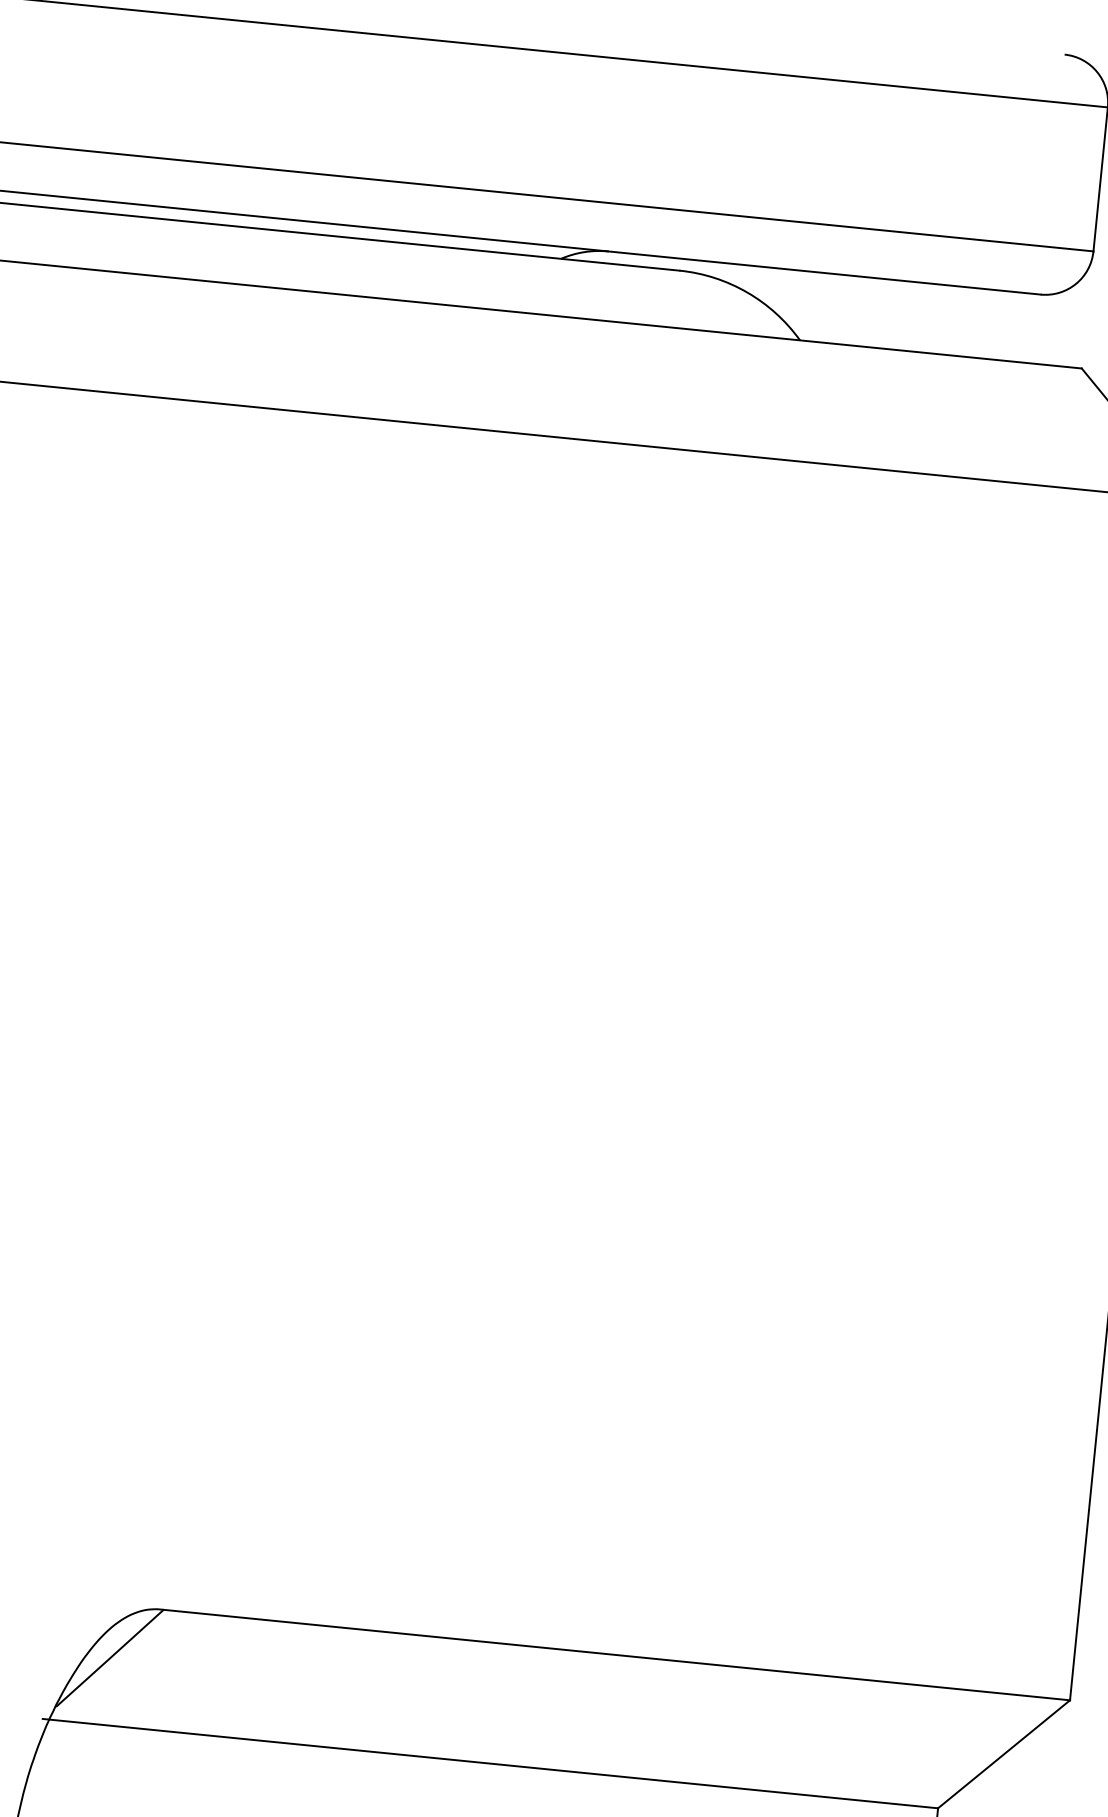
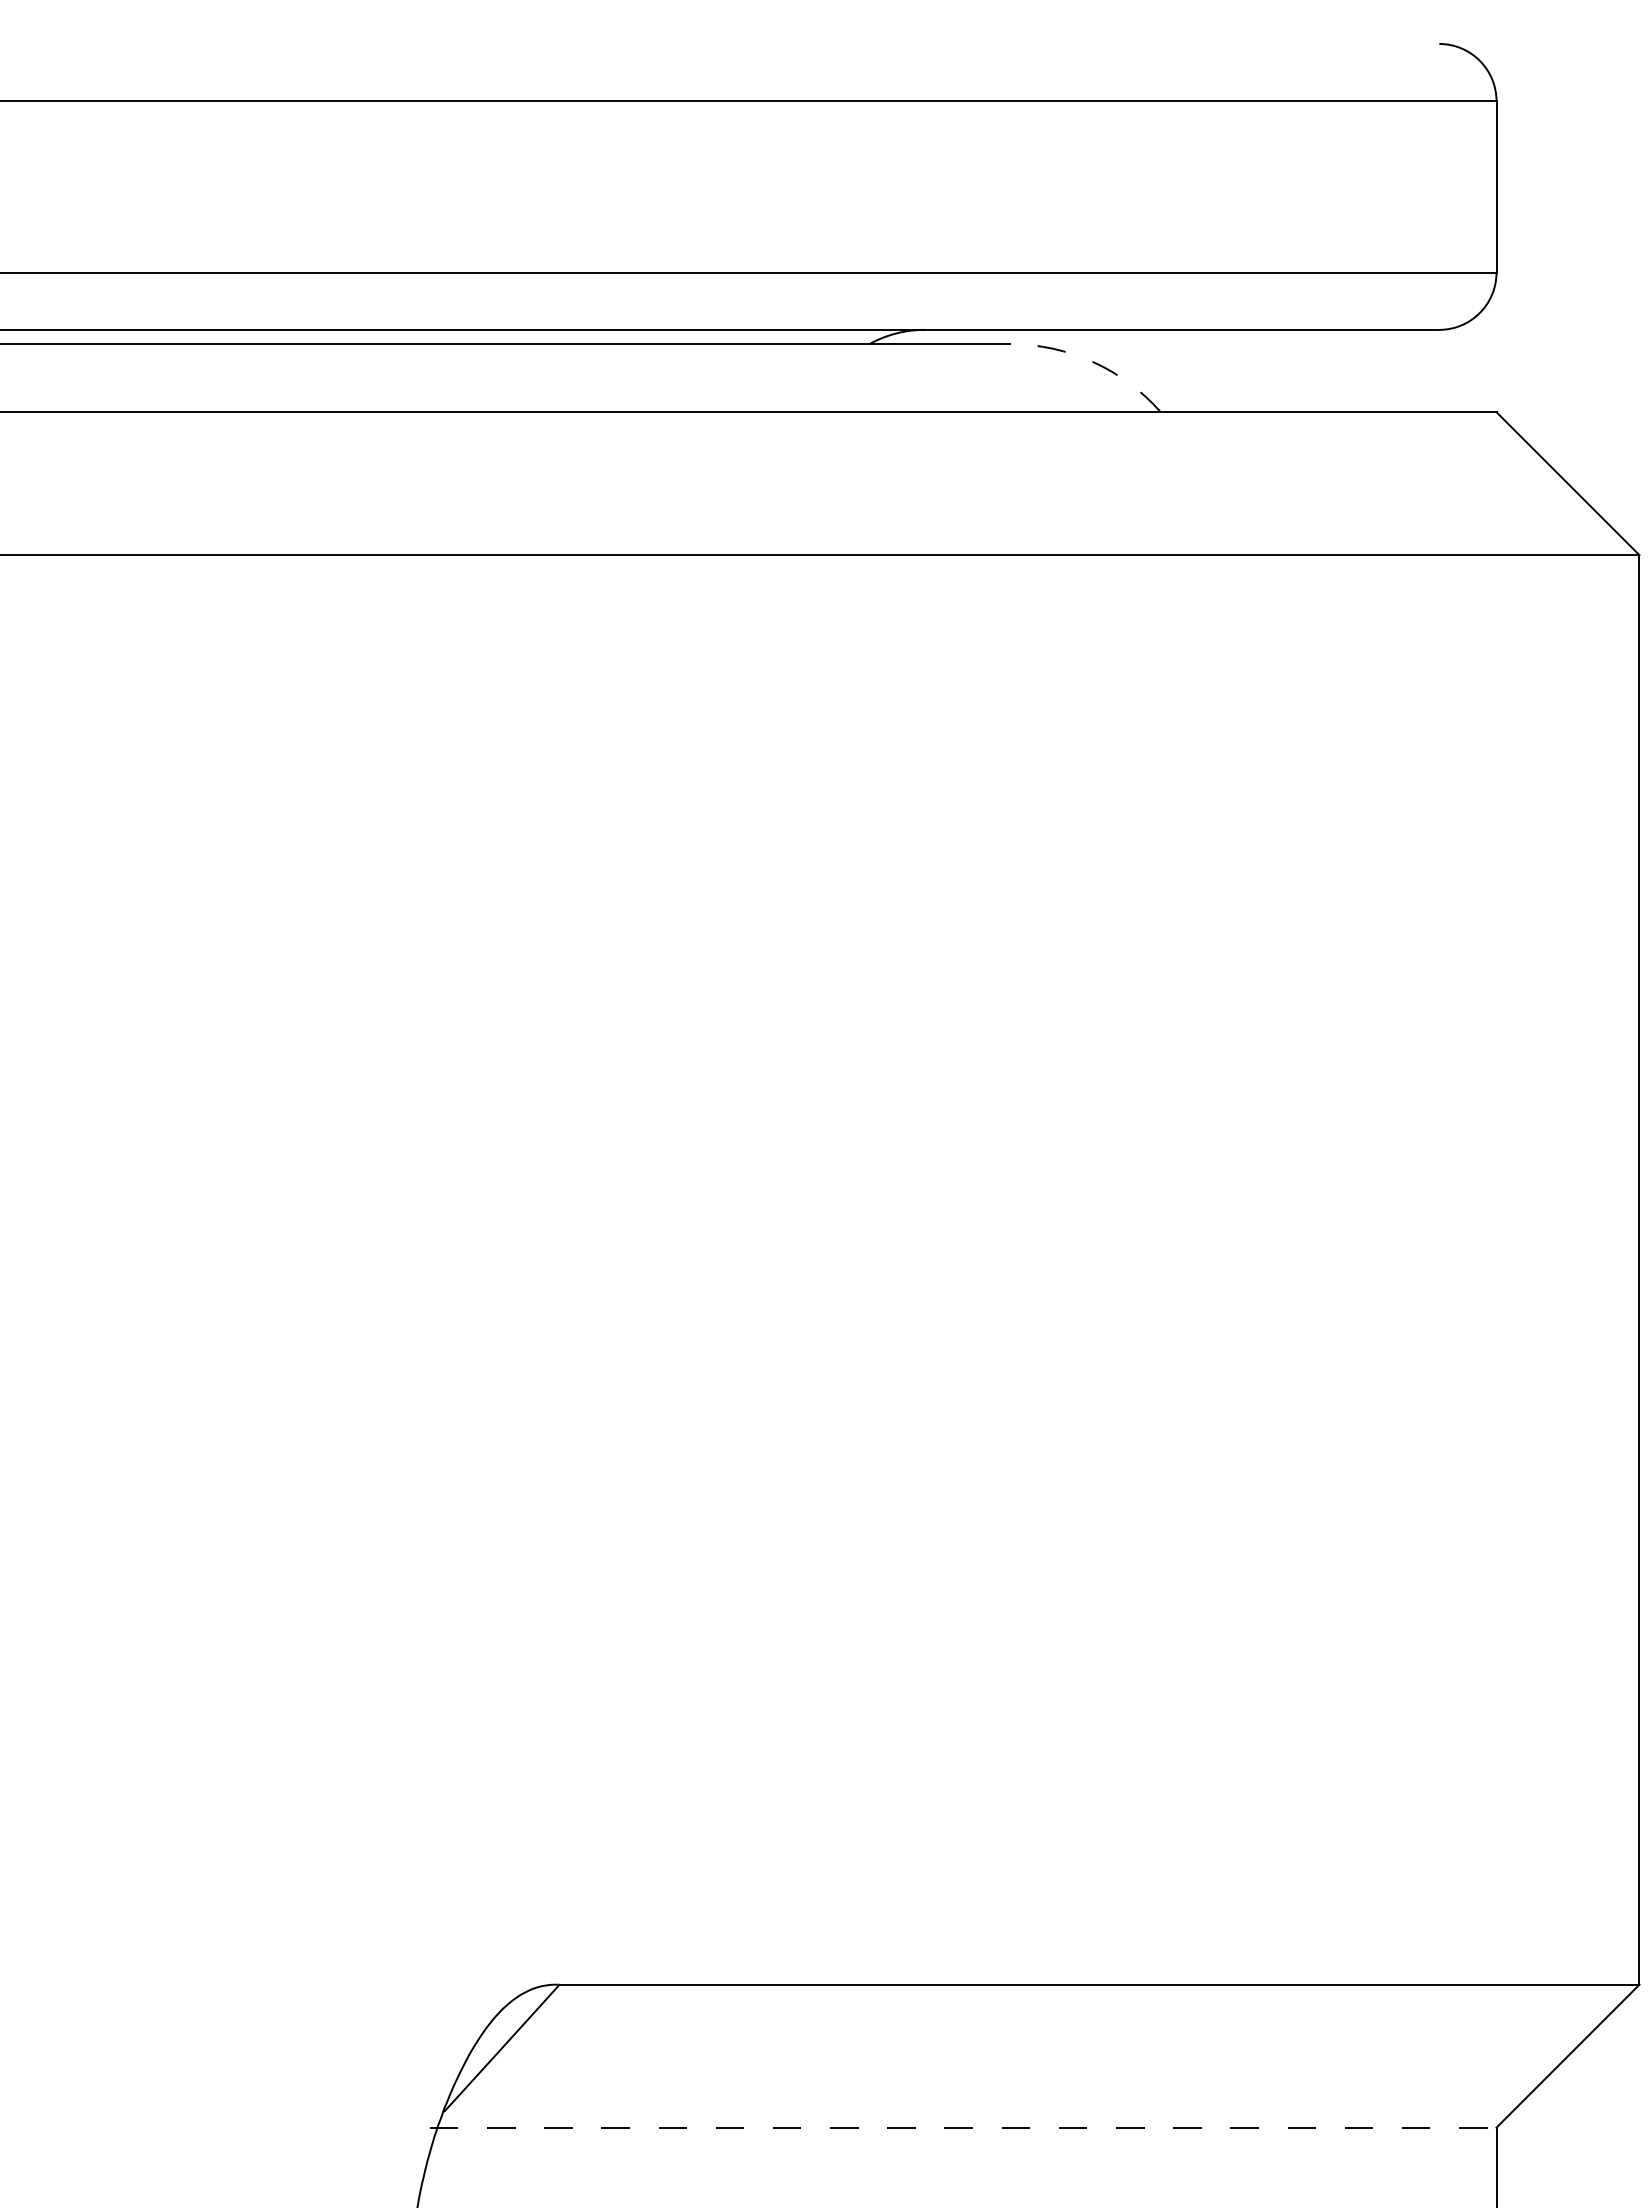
arc: (747, 292) -> (1093, 362), solid -> dashed
line: (490, 1763) -> (963, 2127), solid -> dashed

